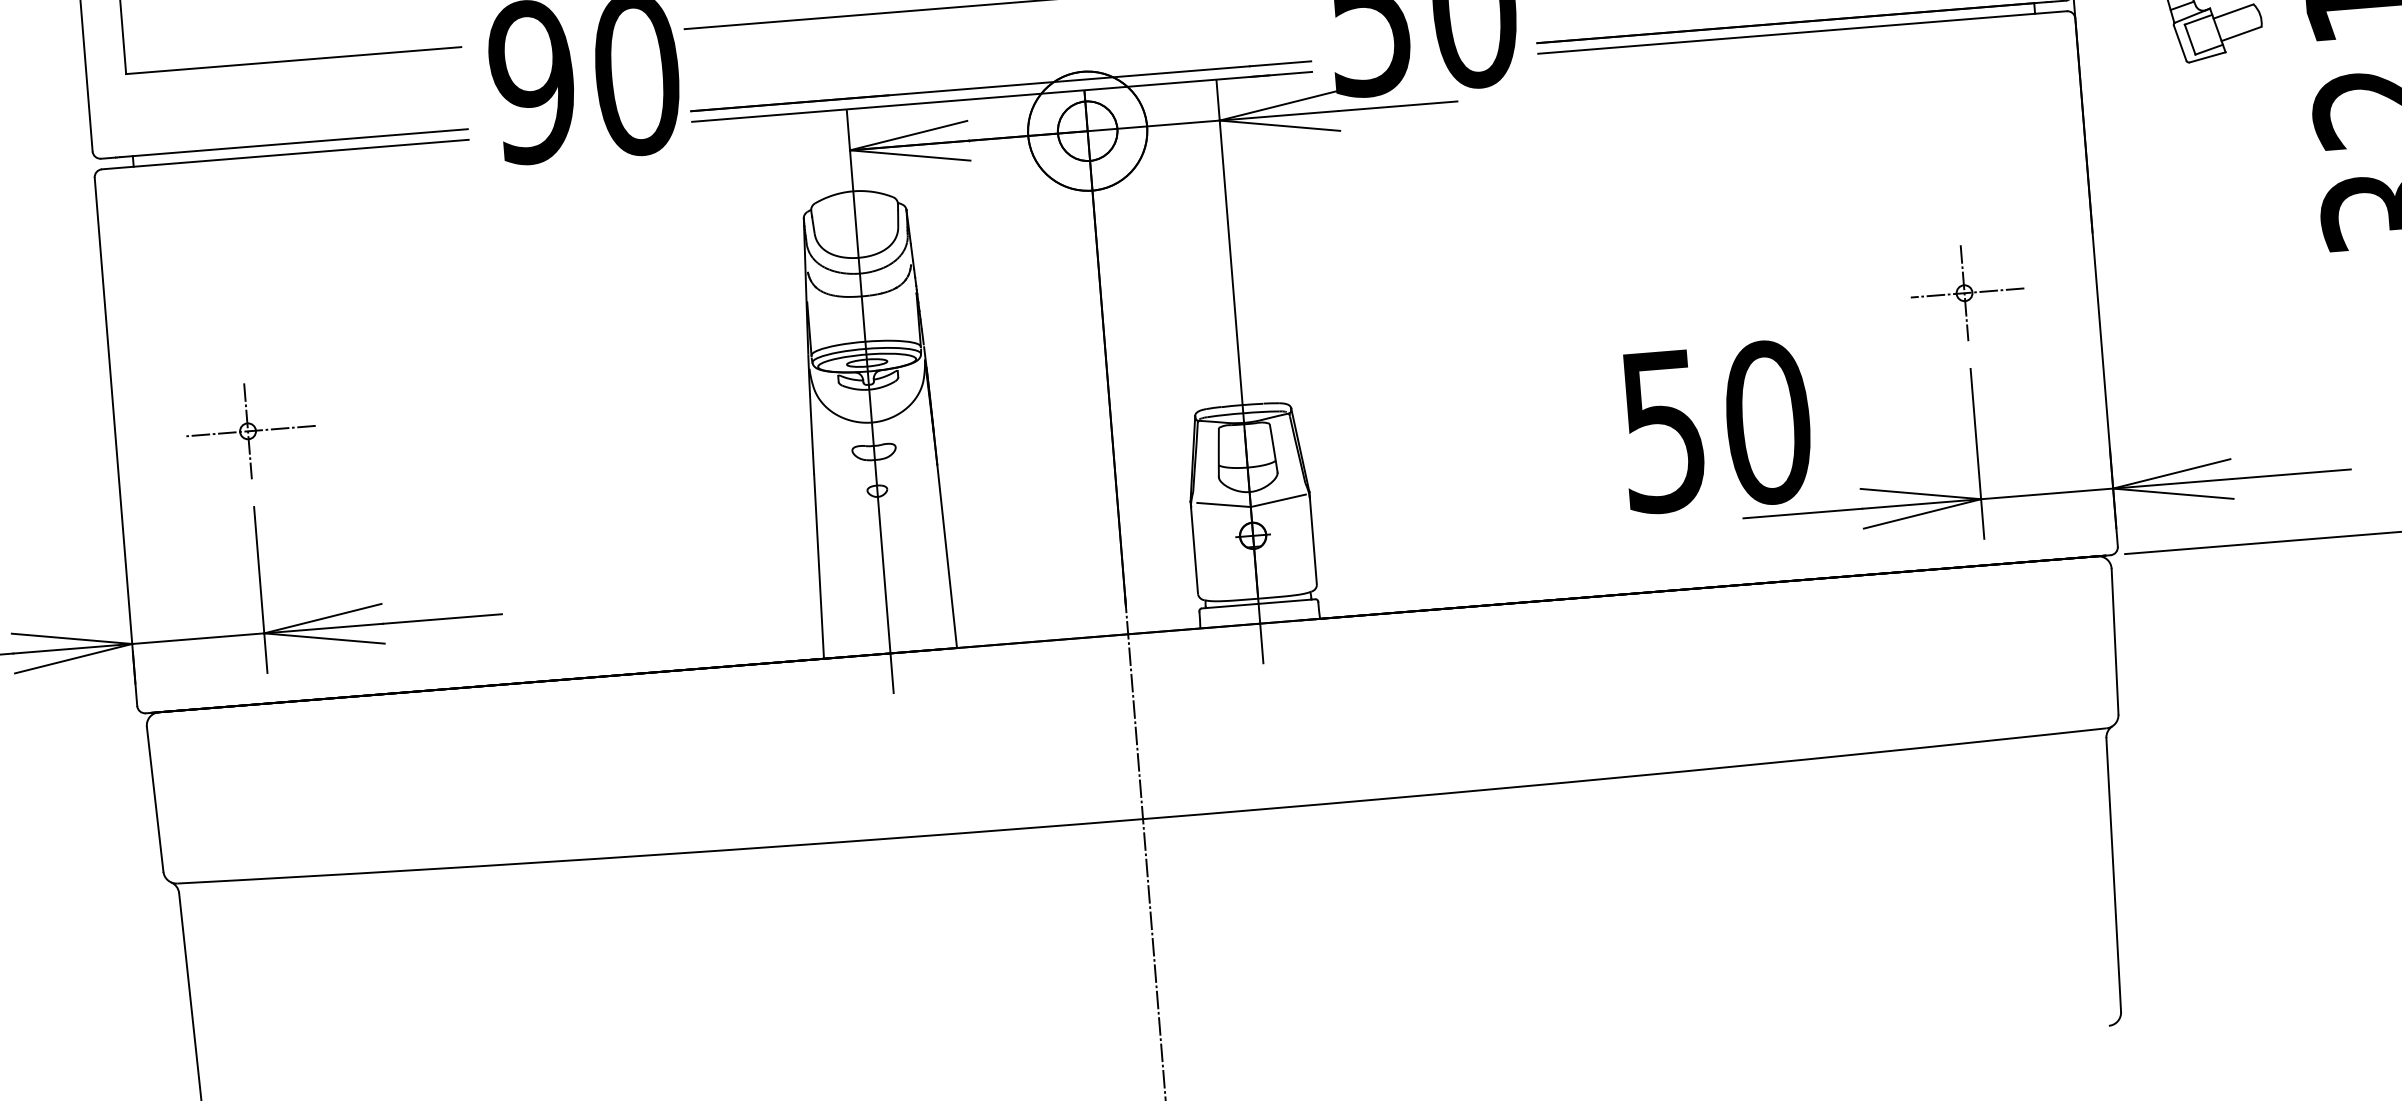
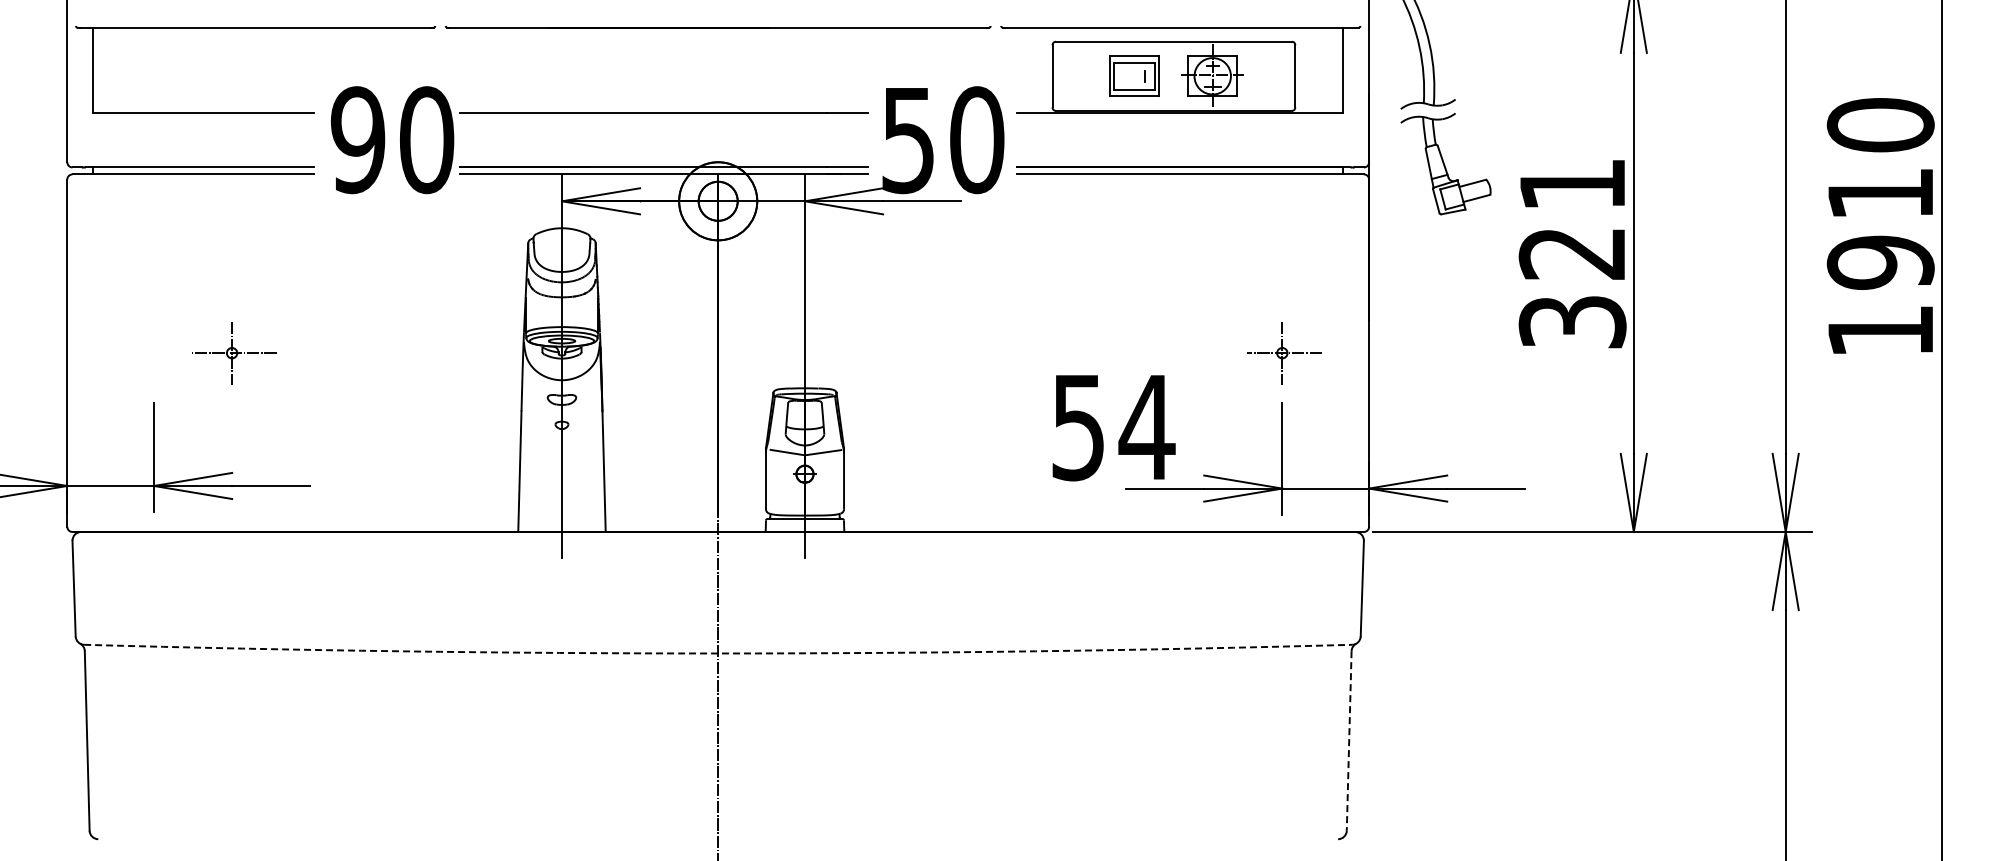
text: (1766, 422) -> (1146, 427), 50 -> 54
part: (251, 431) -> (234, 353), moved
arc: (1143, 819) -> (718, 653), solid -> dashed
line: (2114, 874) -> (1349, 740), solid -> dashed

